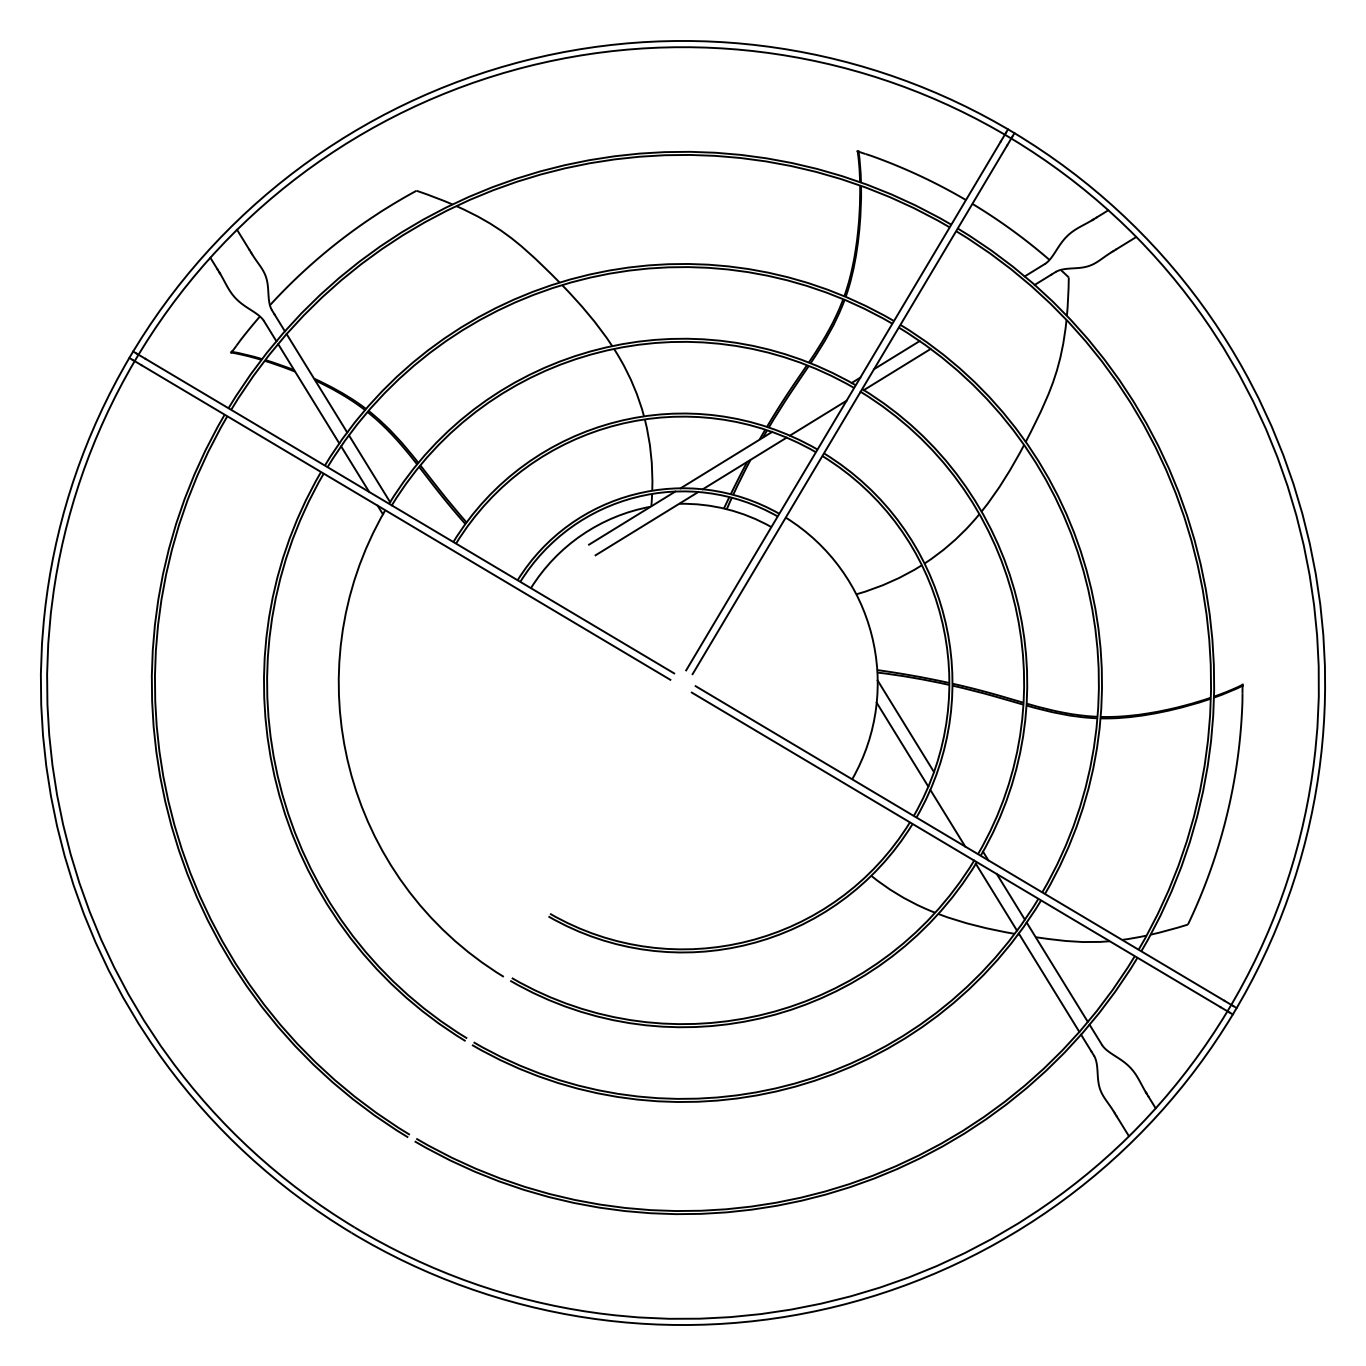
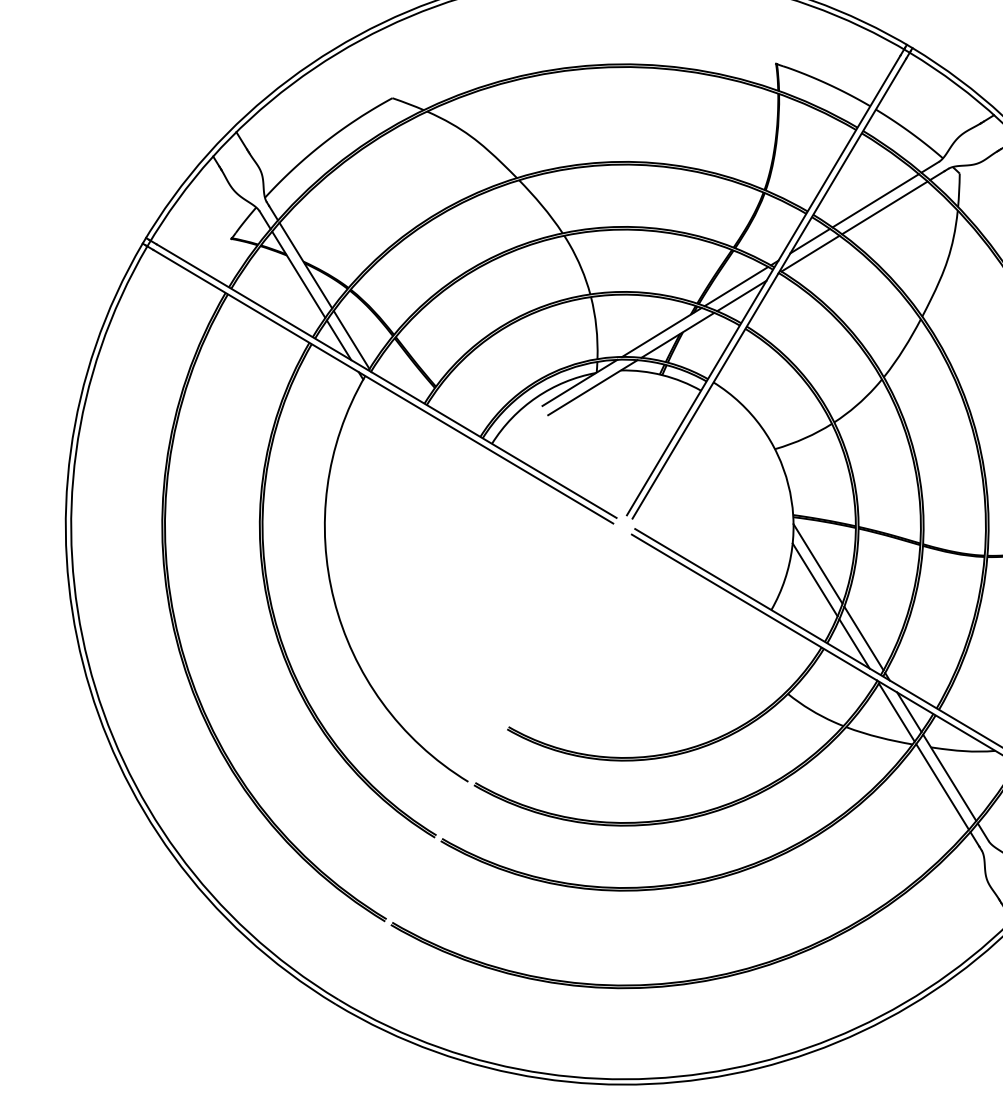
line: (971, 308) -> (875, 200), added
line: (982, 316) -> (884, 207), added
line: (811, 406) -> (735, 285), added
line: (958, 811) -> (863, 638), added

